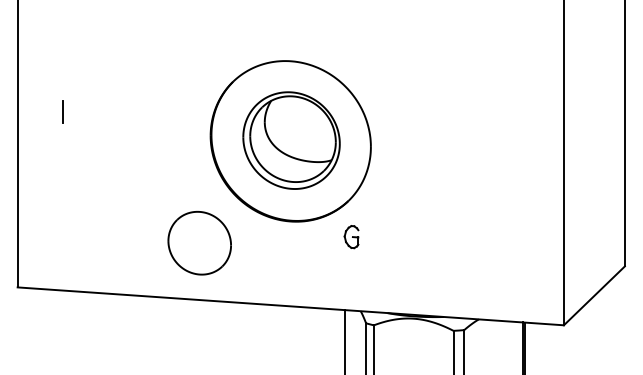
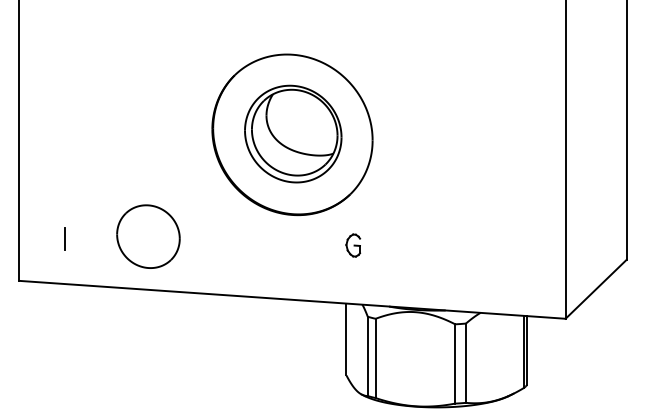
line: (62, 111) -> (64, 238), moved
part: (351, 237) -> (353, 245), moved
part: (199, 243) -> (148, 236), moved

